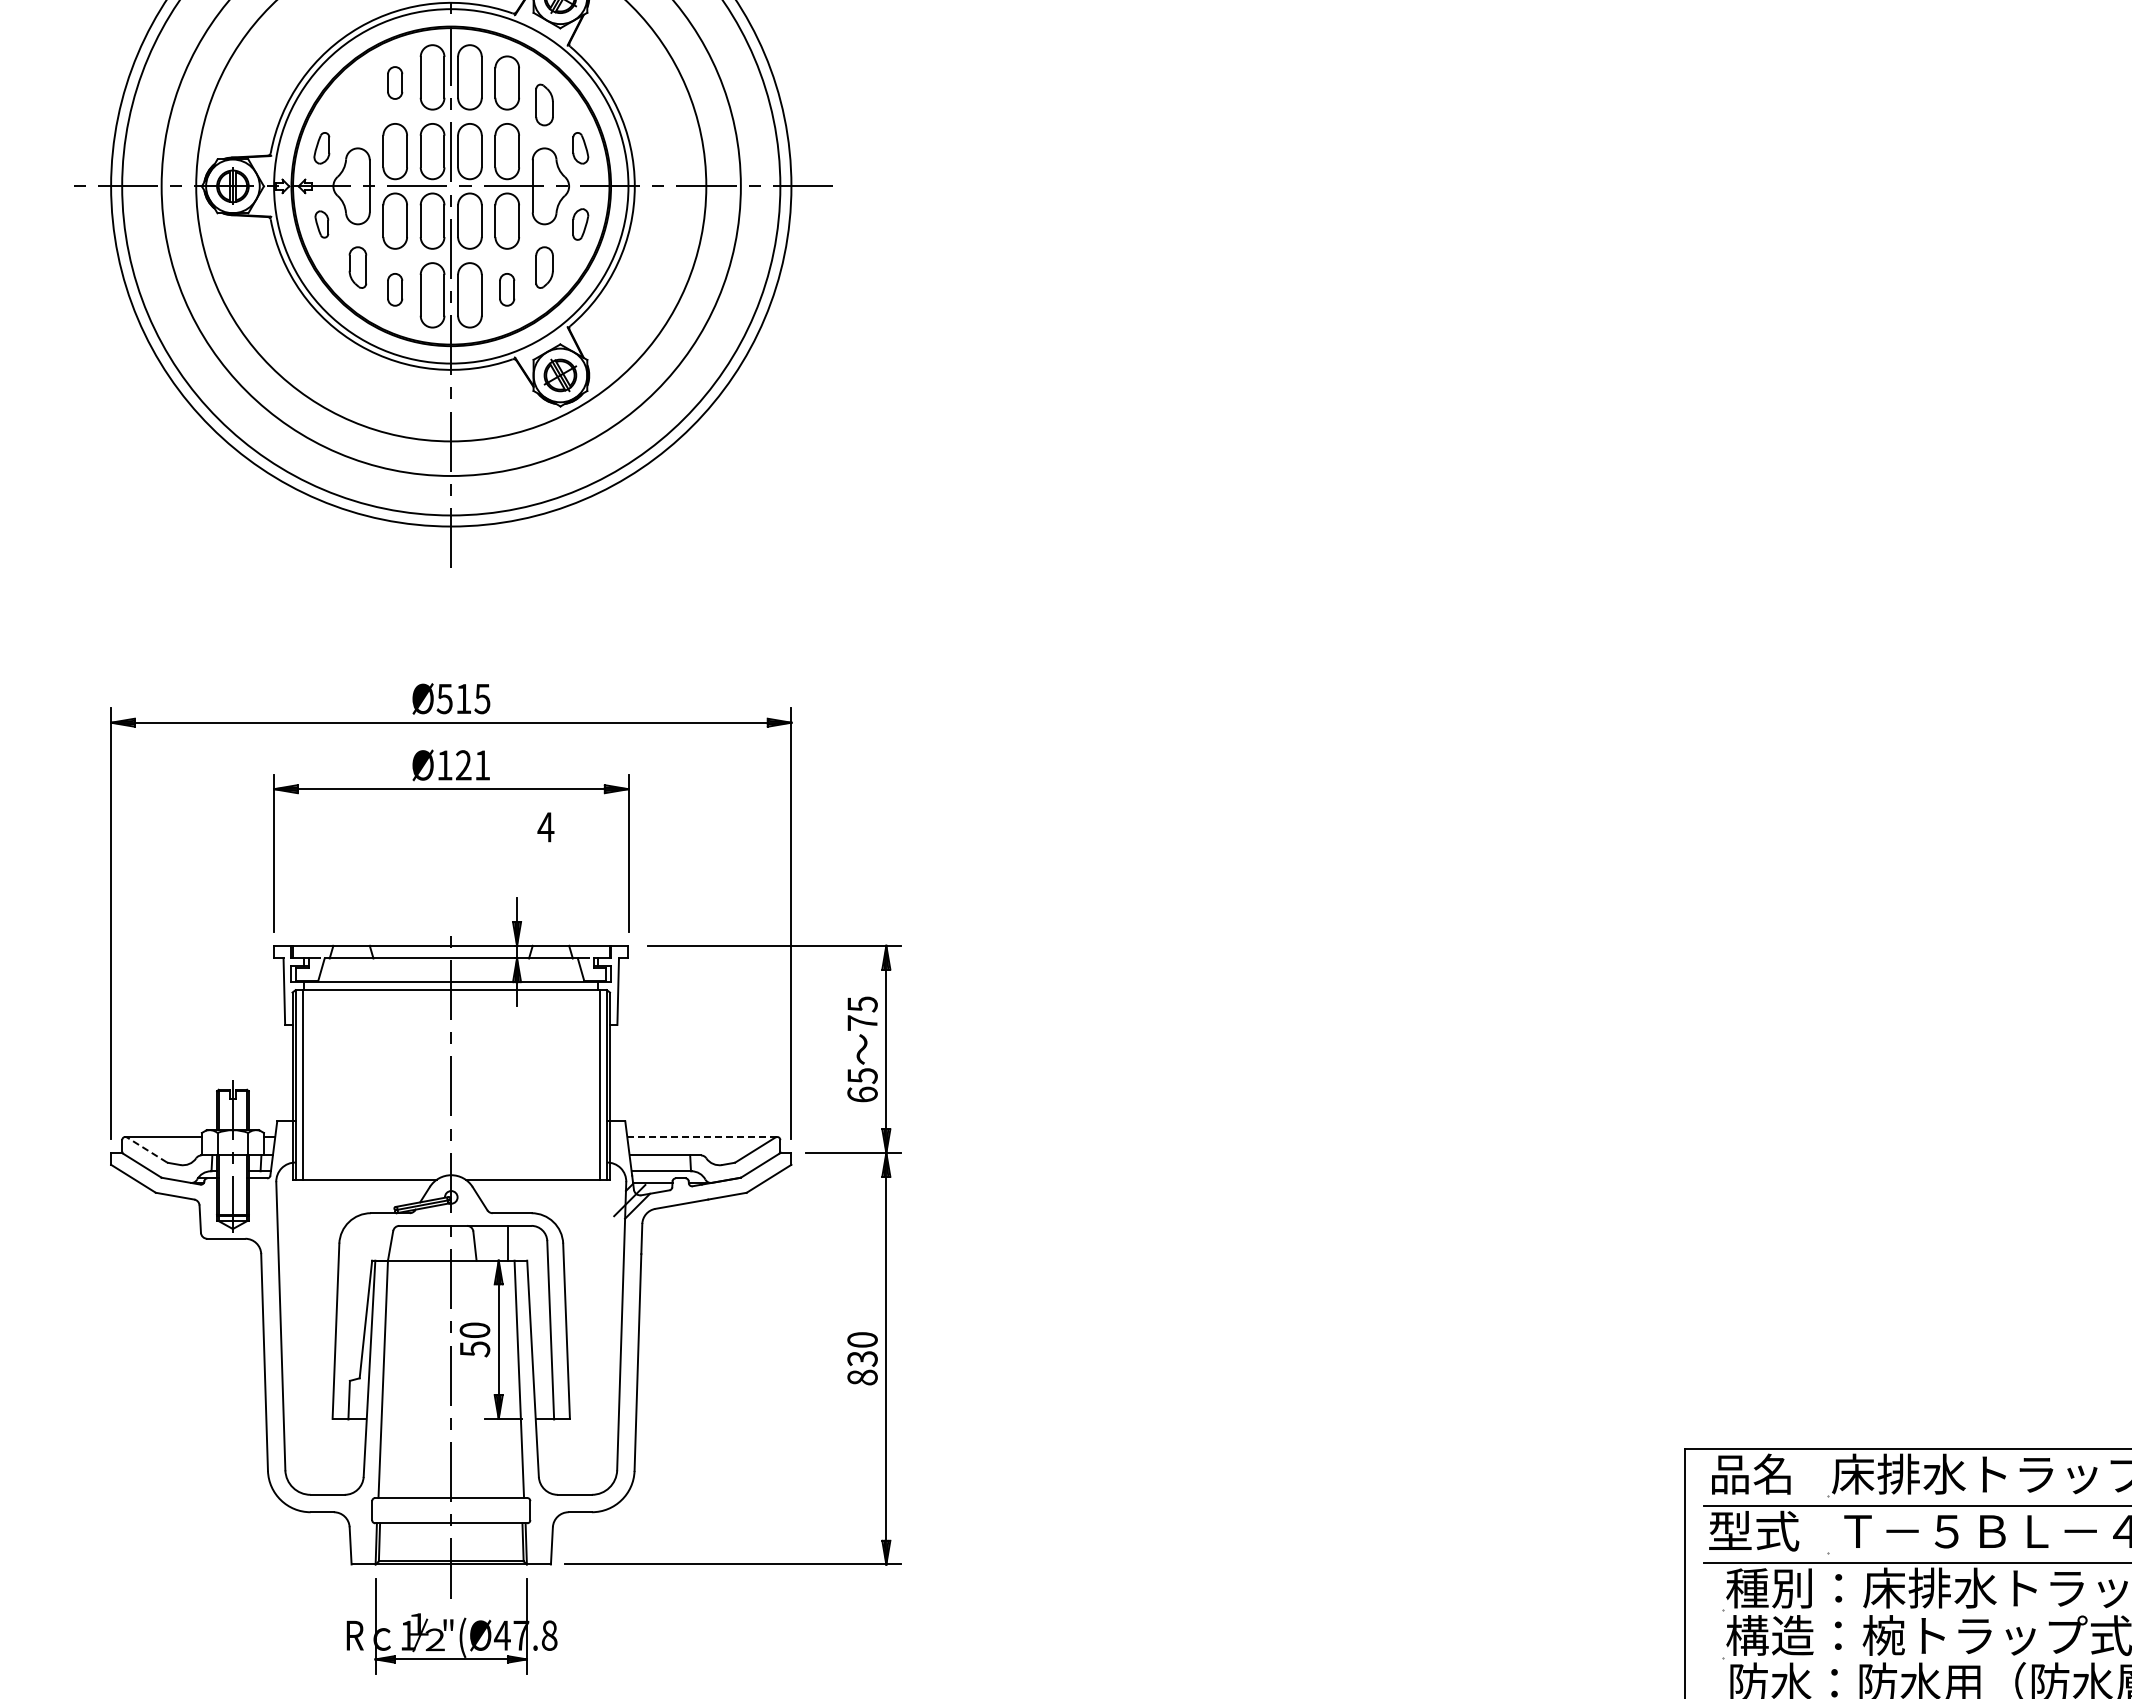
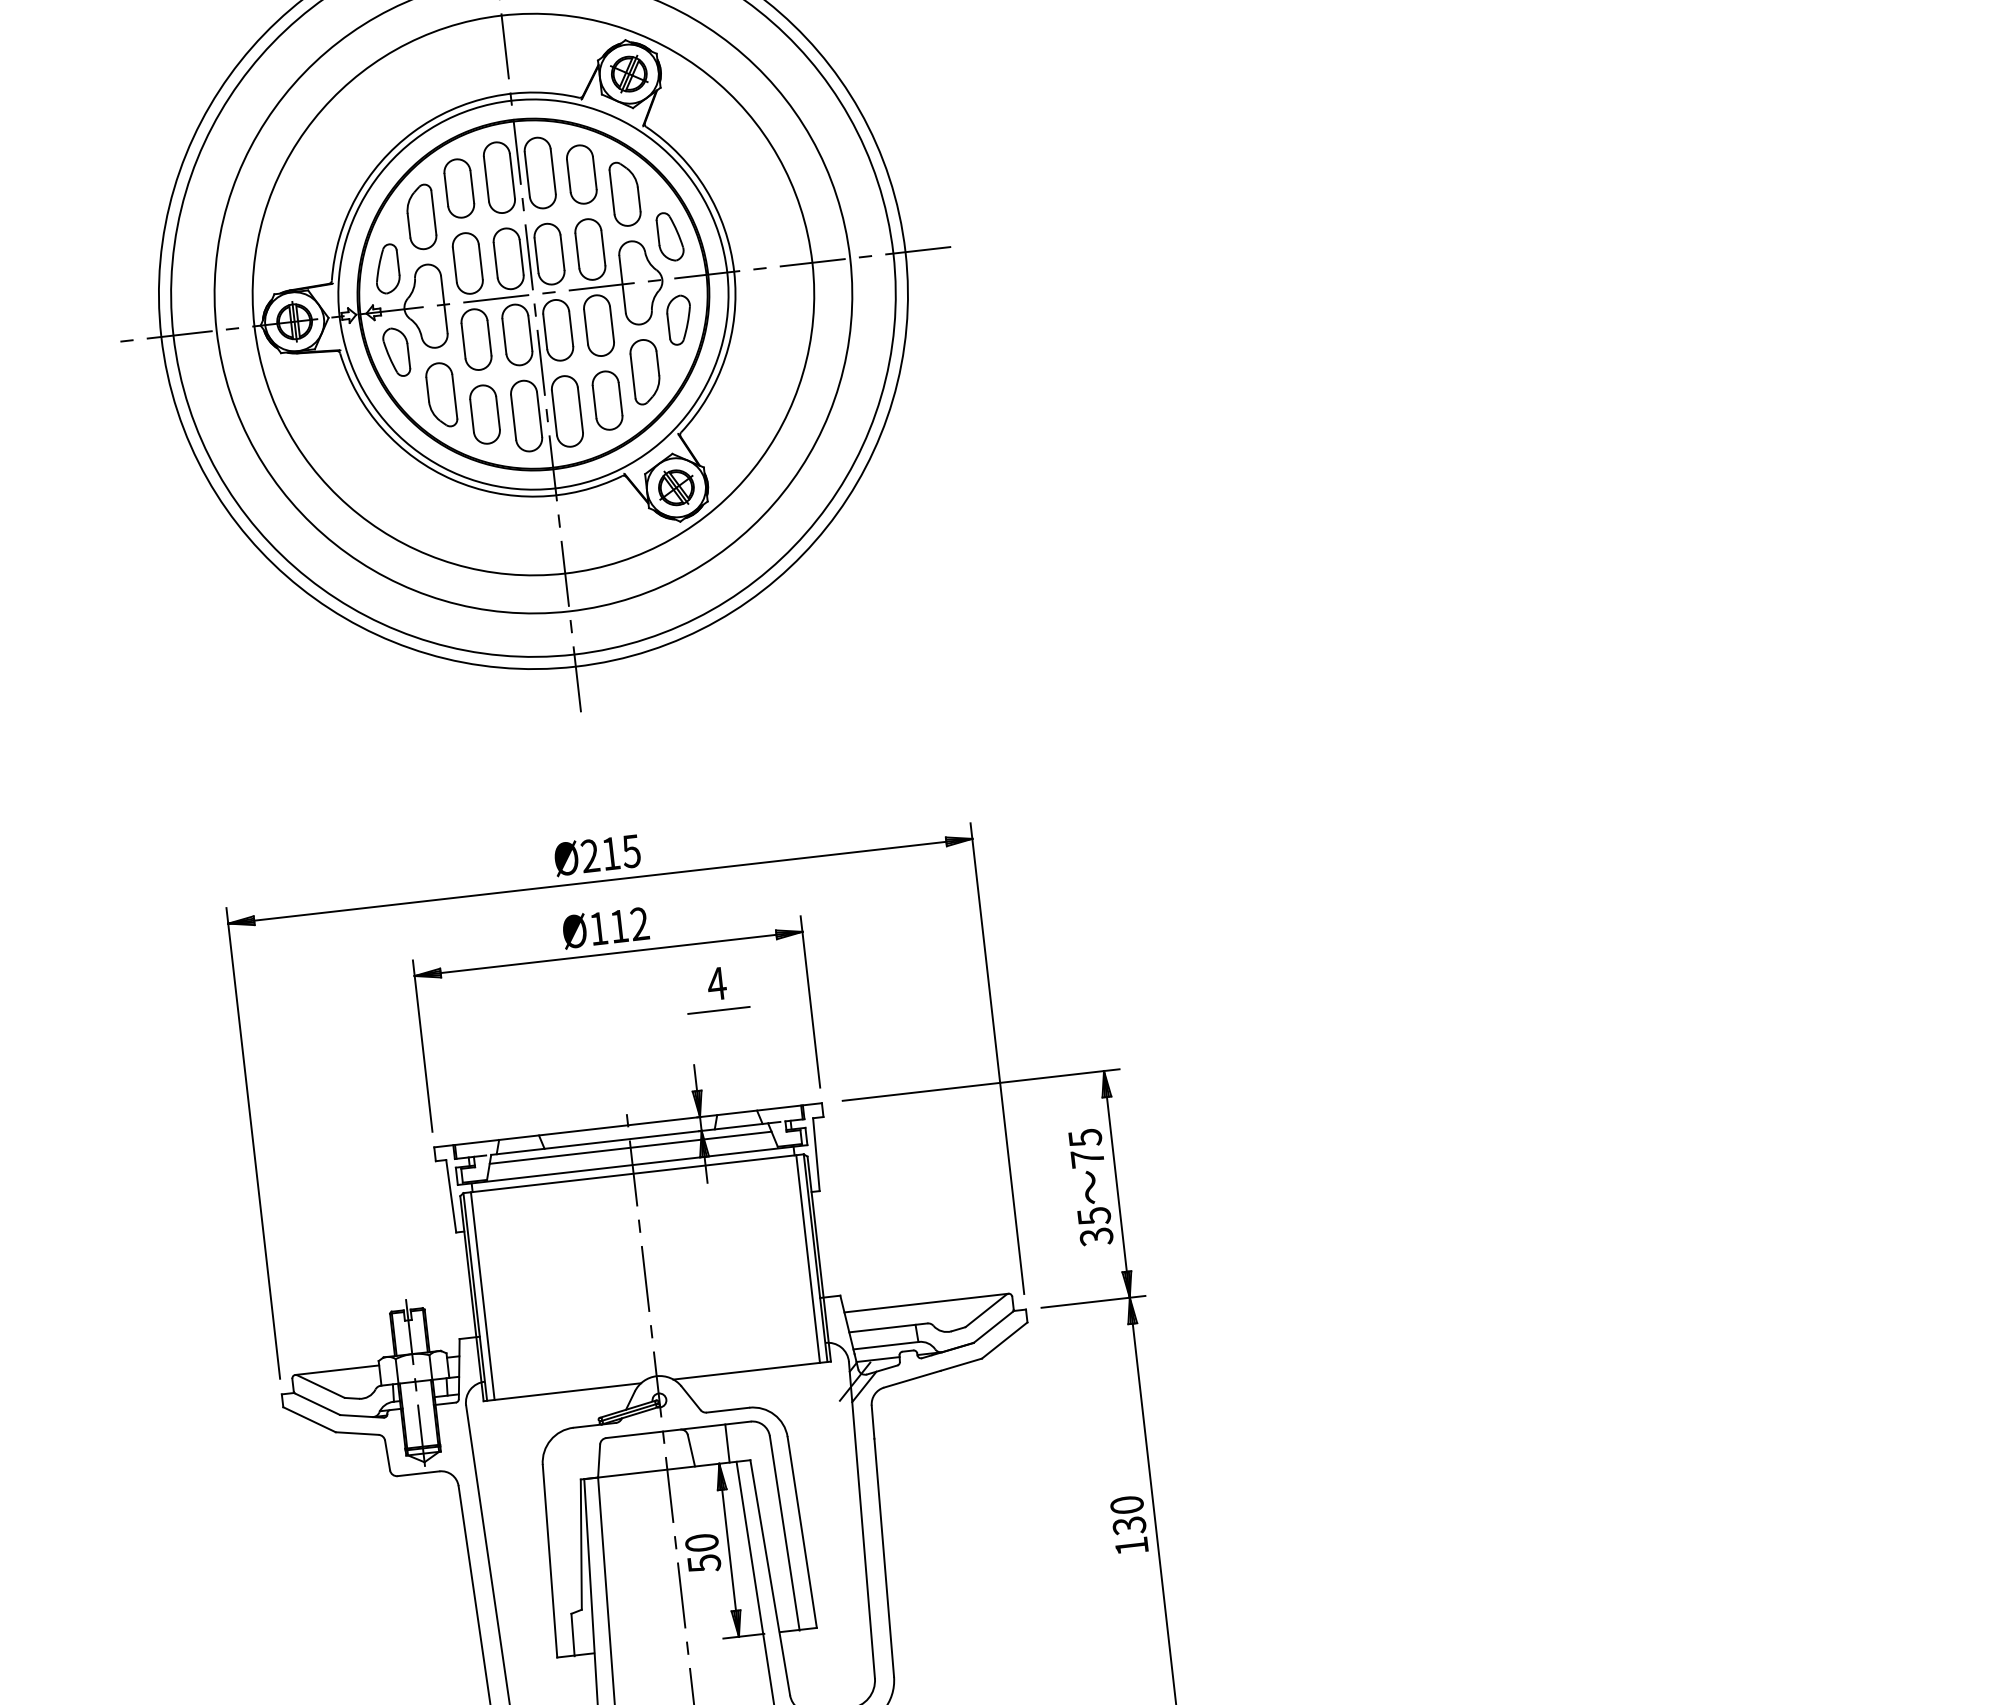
part: (394, 82) -> (458, 188), size x1.67
part: (357, 104) -> (420, 216), added
part: (544, 104) -> (625, 193), size x1.43
part: (321, 148) -> (386, 269), size x1.43
part: (580, 148) -> (670, 237), size x1.43
part: (321, 224) -> (396, 352), size x1.67
part: (580, 224) -> (679, 320), size x1.43
part: (357, 267) -> (440, 395), size x1.43
part: (544, 267) -> (645, 371), size x1.43
part: (394, 289) -> (484, 414), size x1.67
part: (506, 289) -> (606, 400), size x1.67
text: (444, 698) -> (589, 855), Ø515 -> Ø215
text: (473, 765) -> (629, 925), Ø121 -> Ø112
line: (545, 851) -> (719, 1010), added
line: (451, 966) -> (630, 1147), added
text: (862, 1094) -> (1096, 1236), 65 -> 35
line: (702, 1136) -> (926, 1302), dashed -> solid
line: (147, 1149) -> (321, 1385), dashed -> solid
text: (862, 1377) -> (1131, 1546), 830 -> 130

